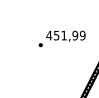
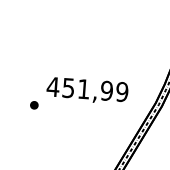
text: (61, 38) -> (78, 94), moved

